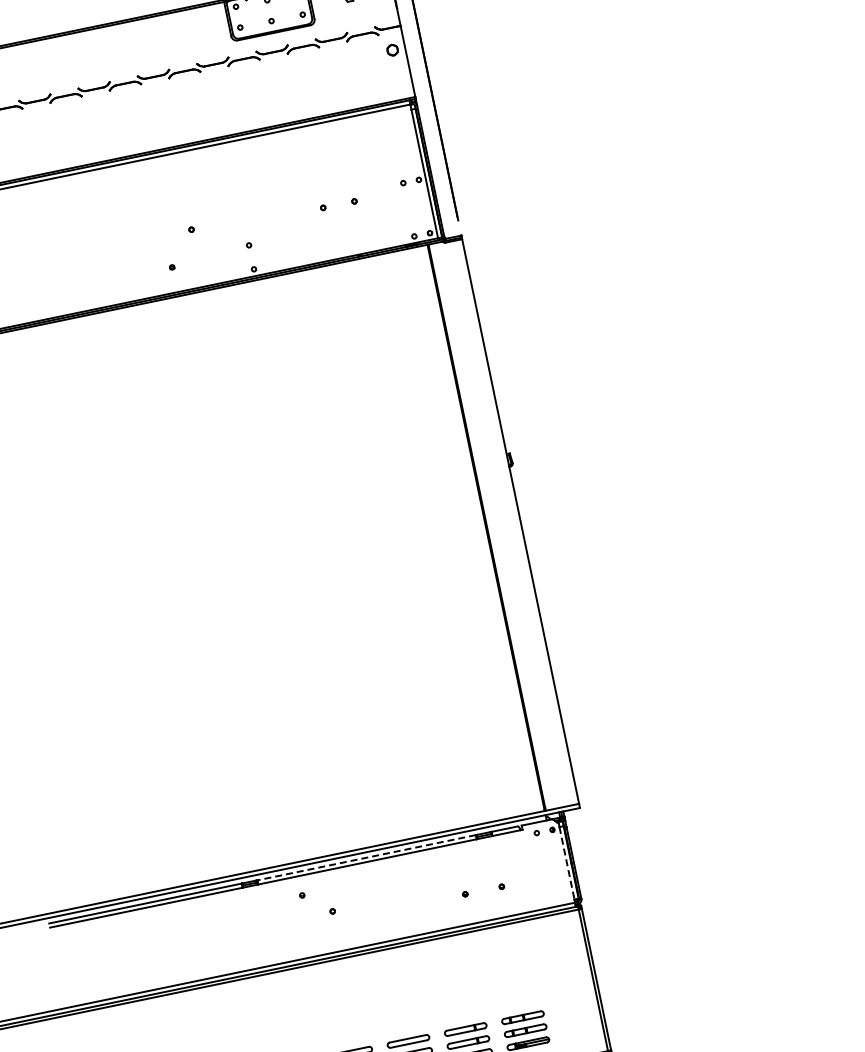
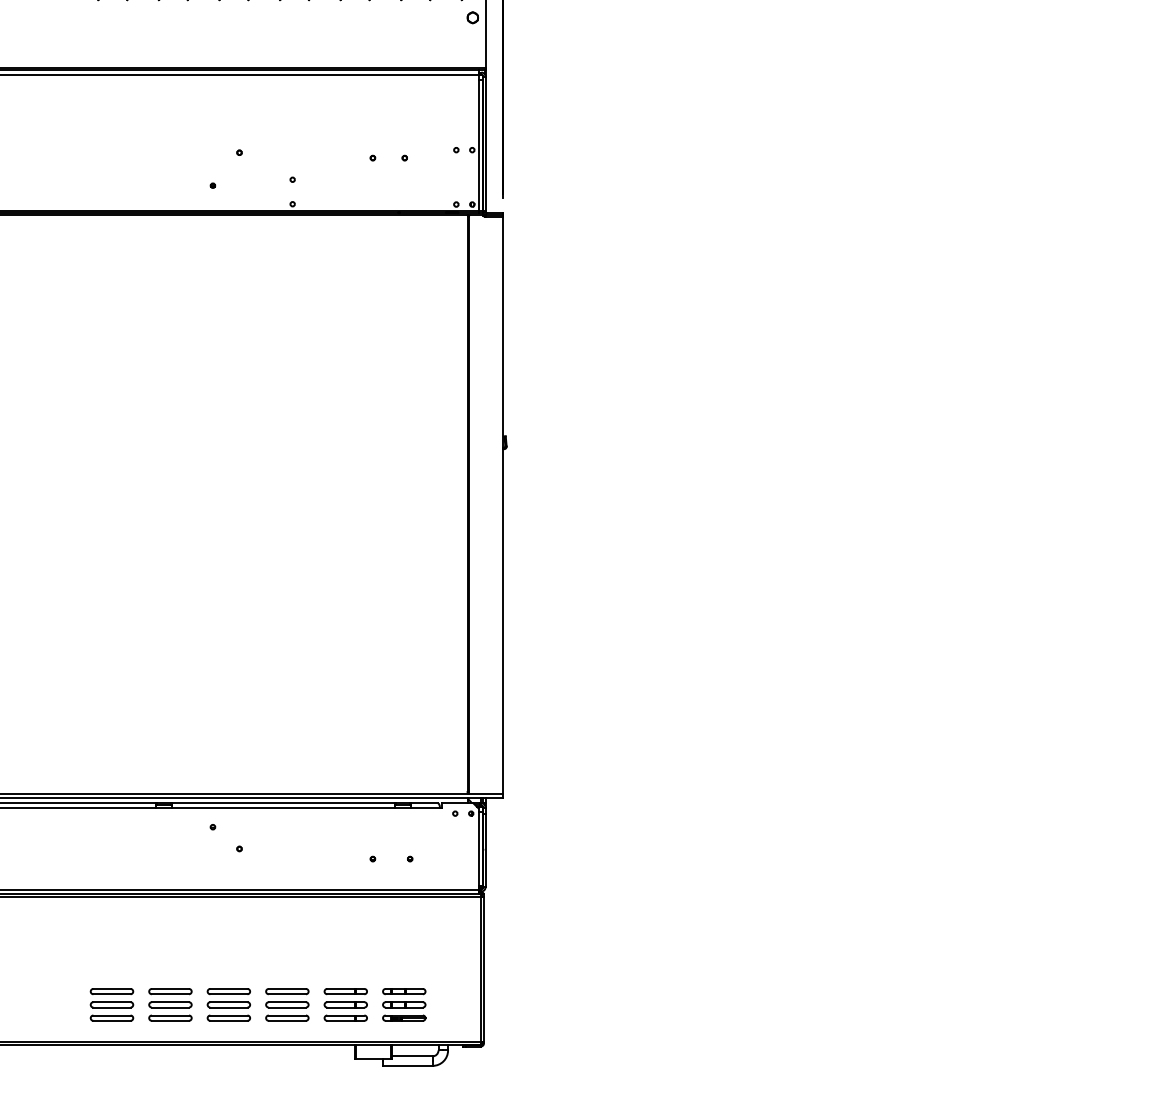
line: (366, 857) -> (283, 803), dashed -> solid
line: (566, 863) -> (478, 849), dashed -> solid

